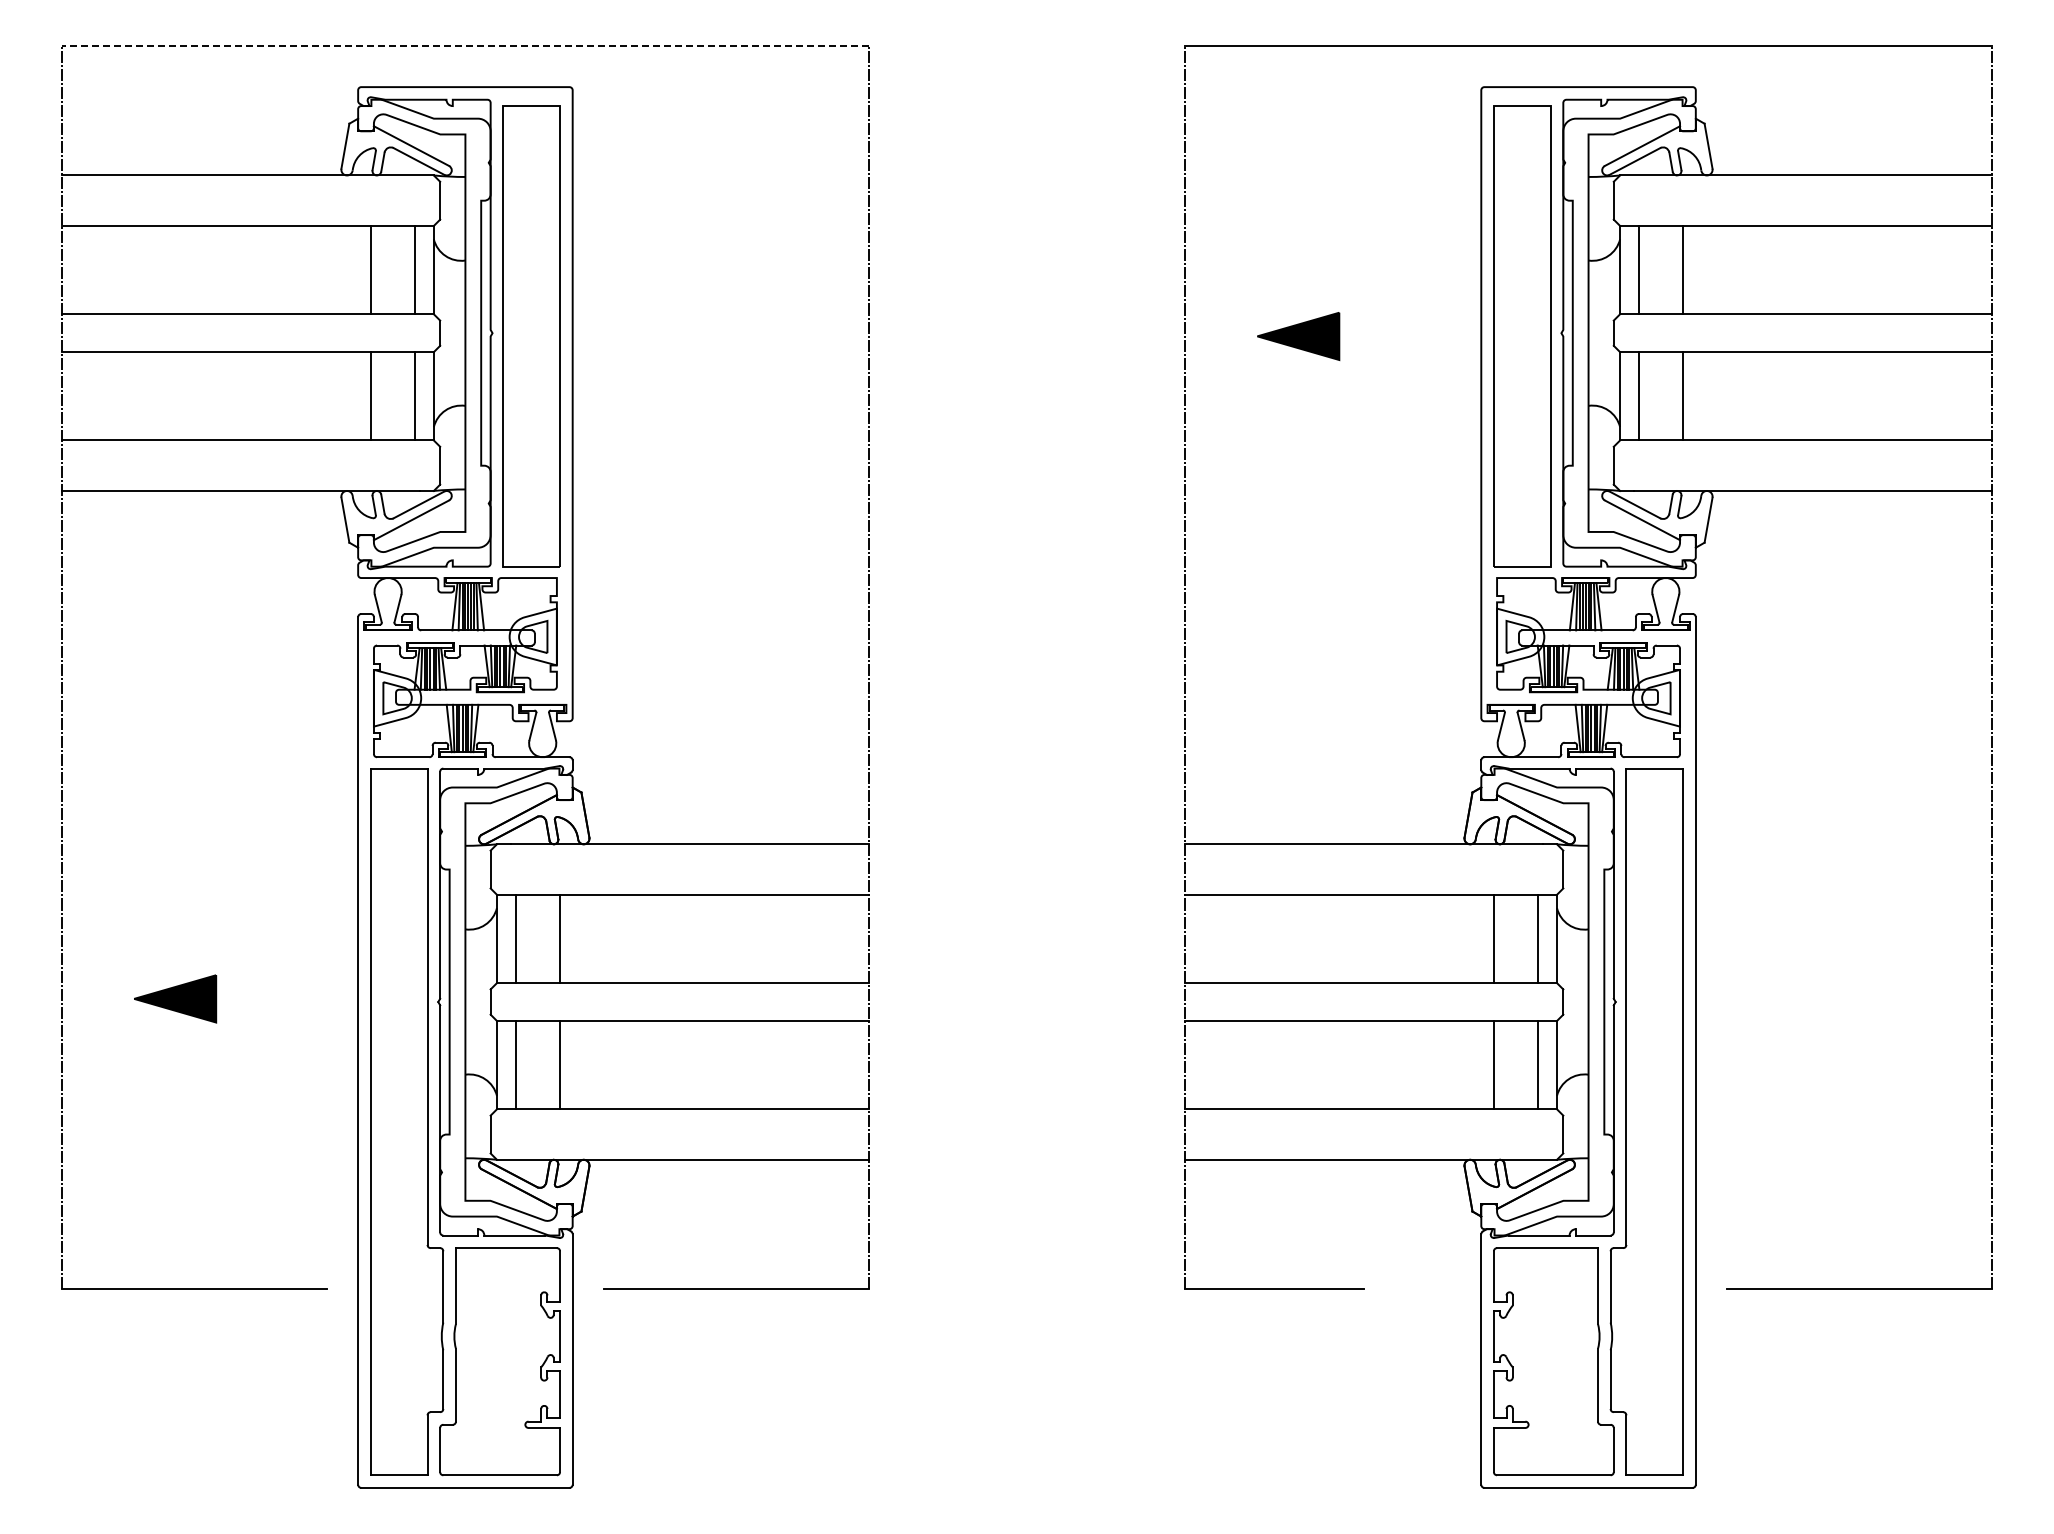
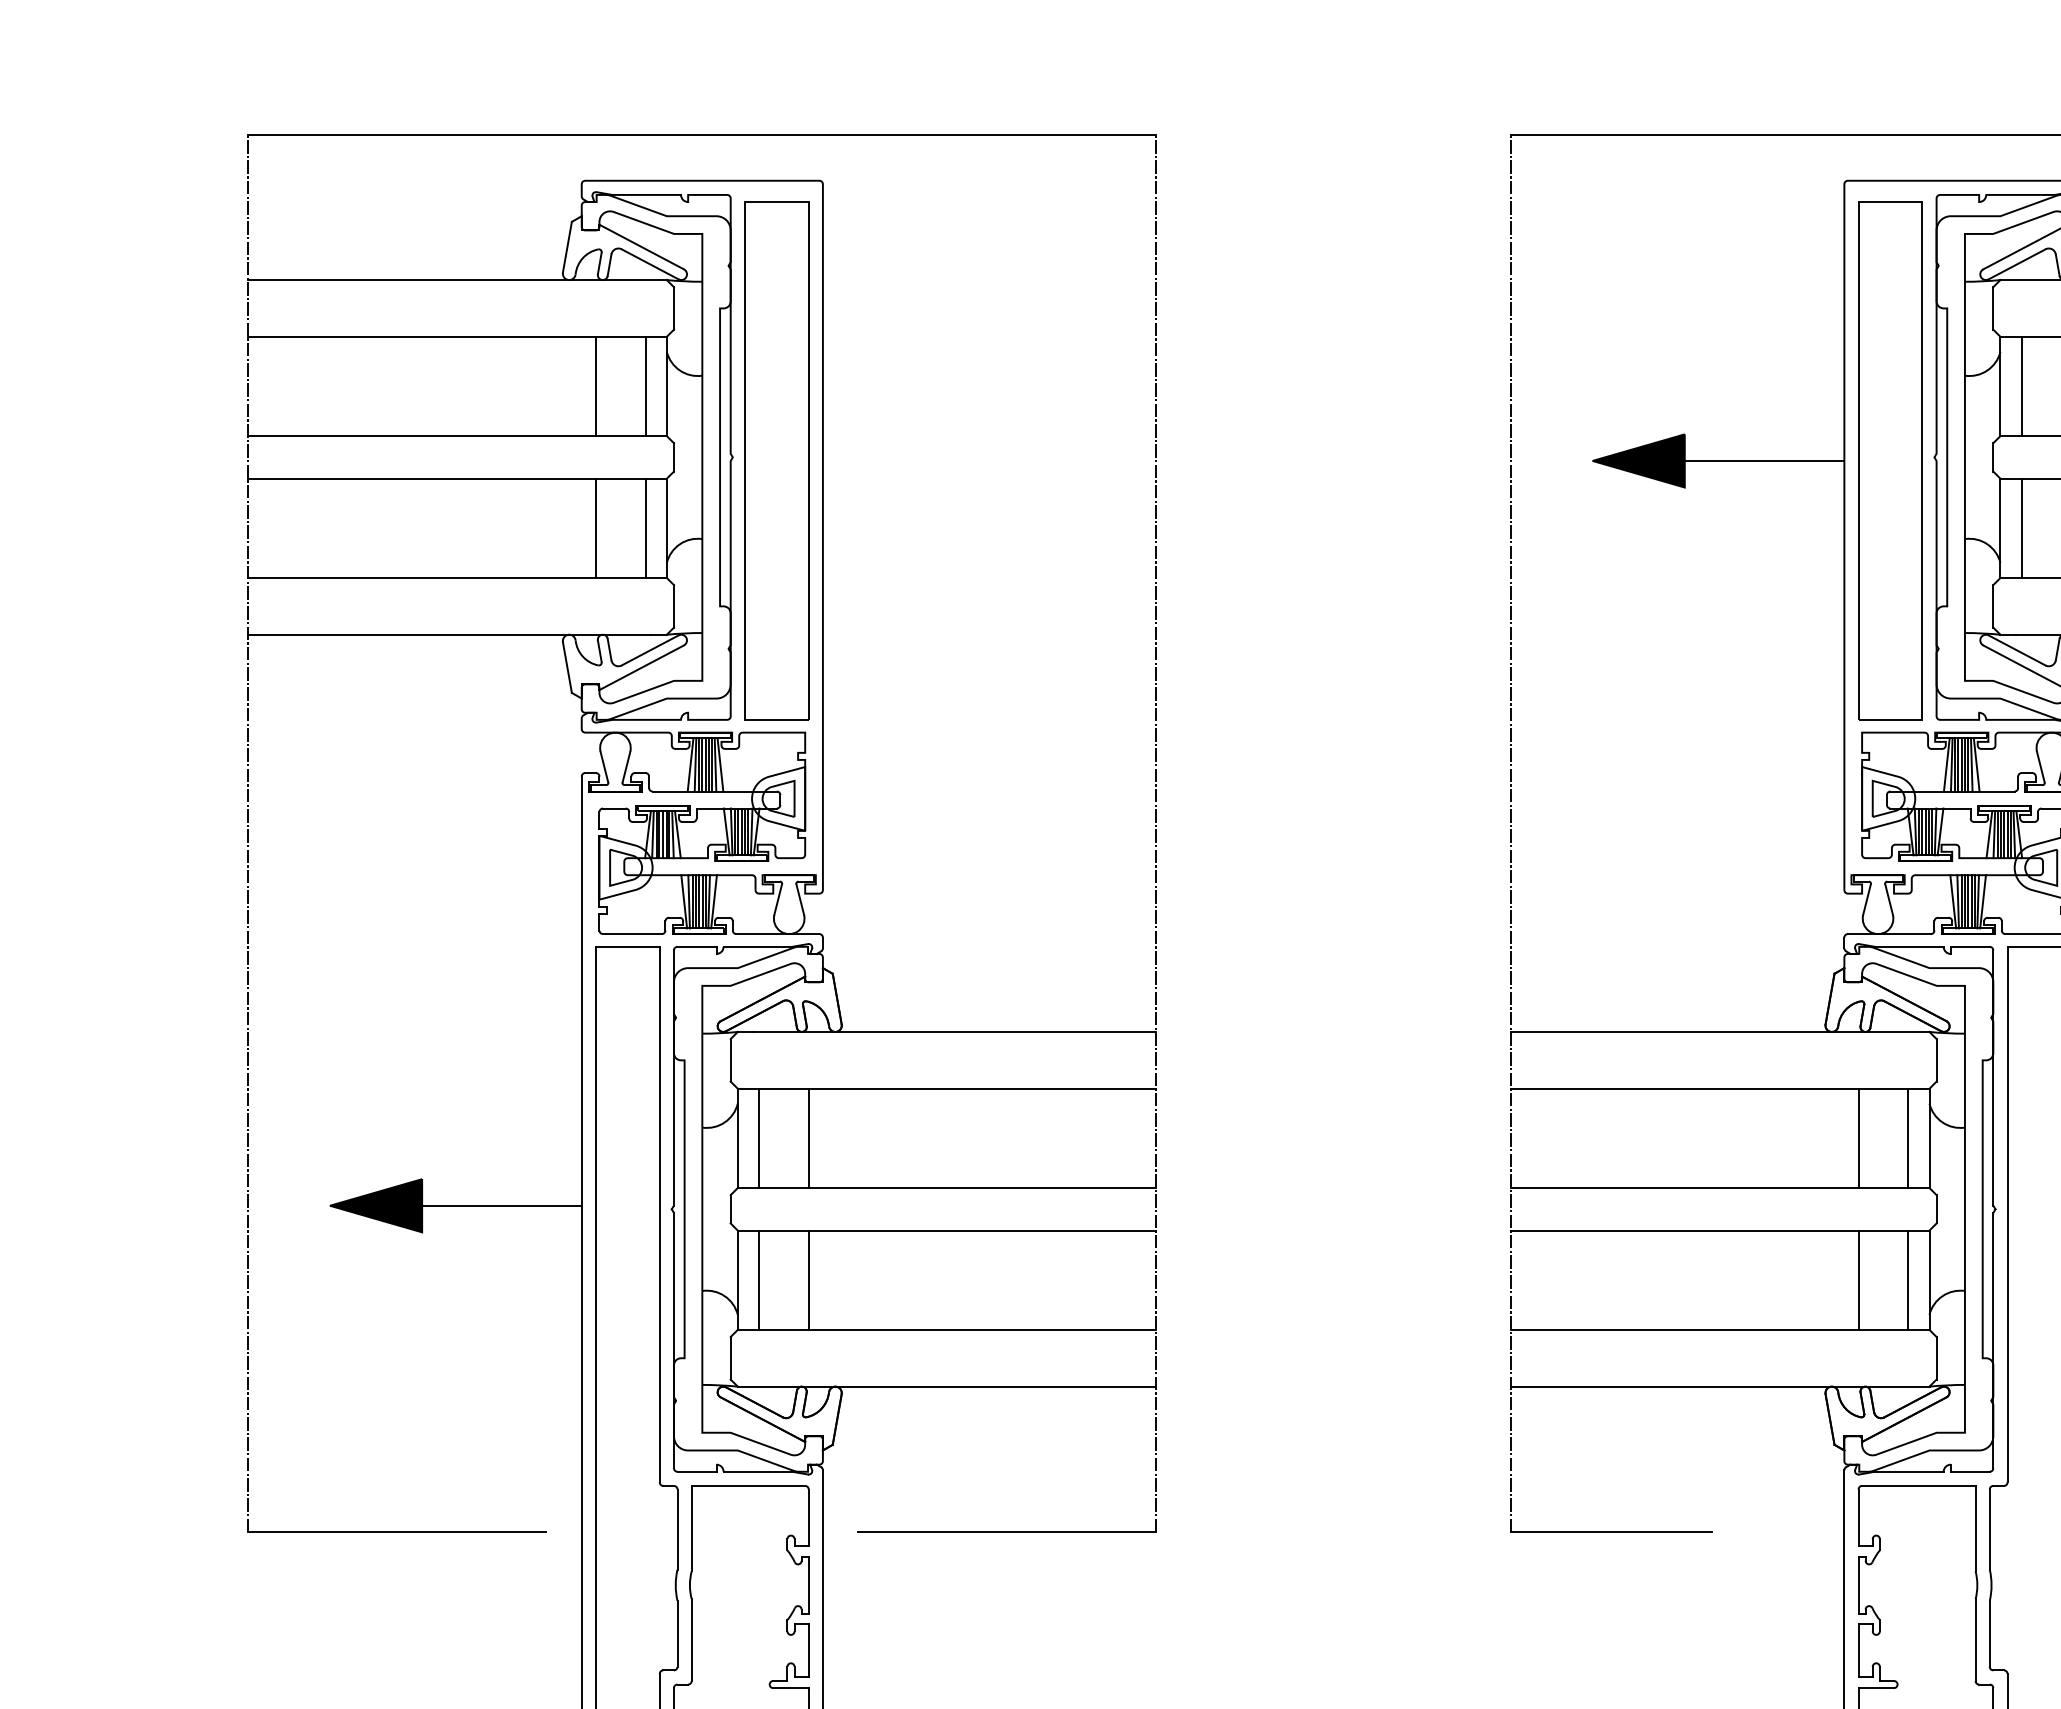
line: (465, 46) -> (702, 135), dashed -> solid
line: (1410, 336) -> (1764, 461), added
line: (287, 998) -> (502, 1205), added

